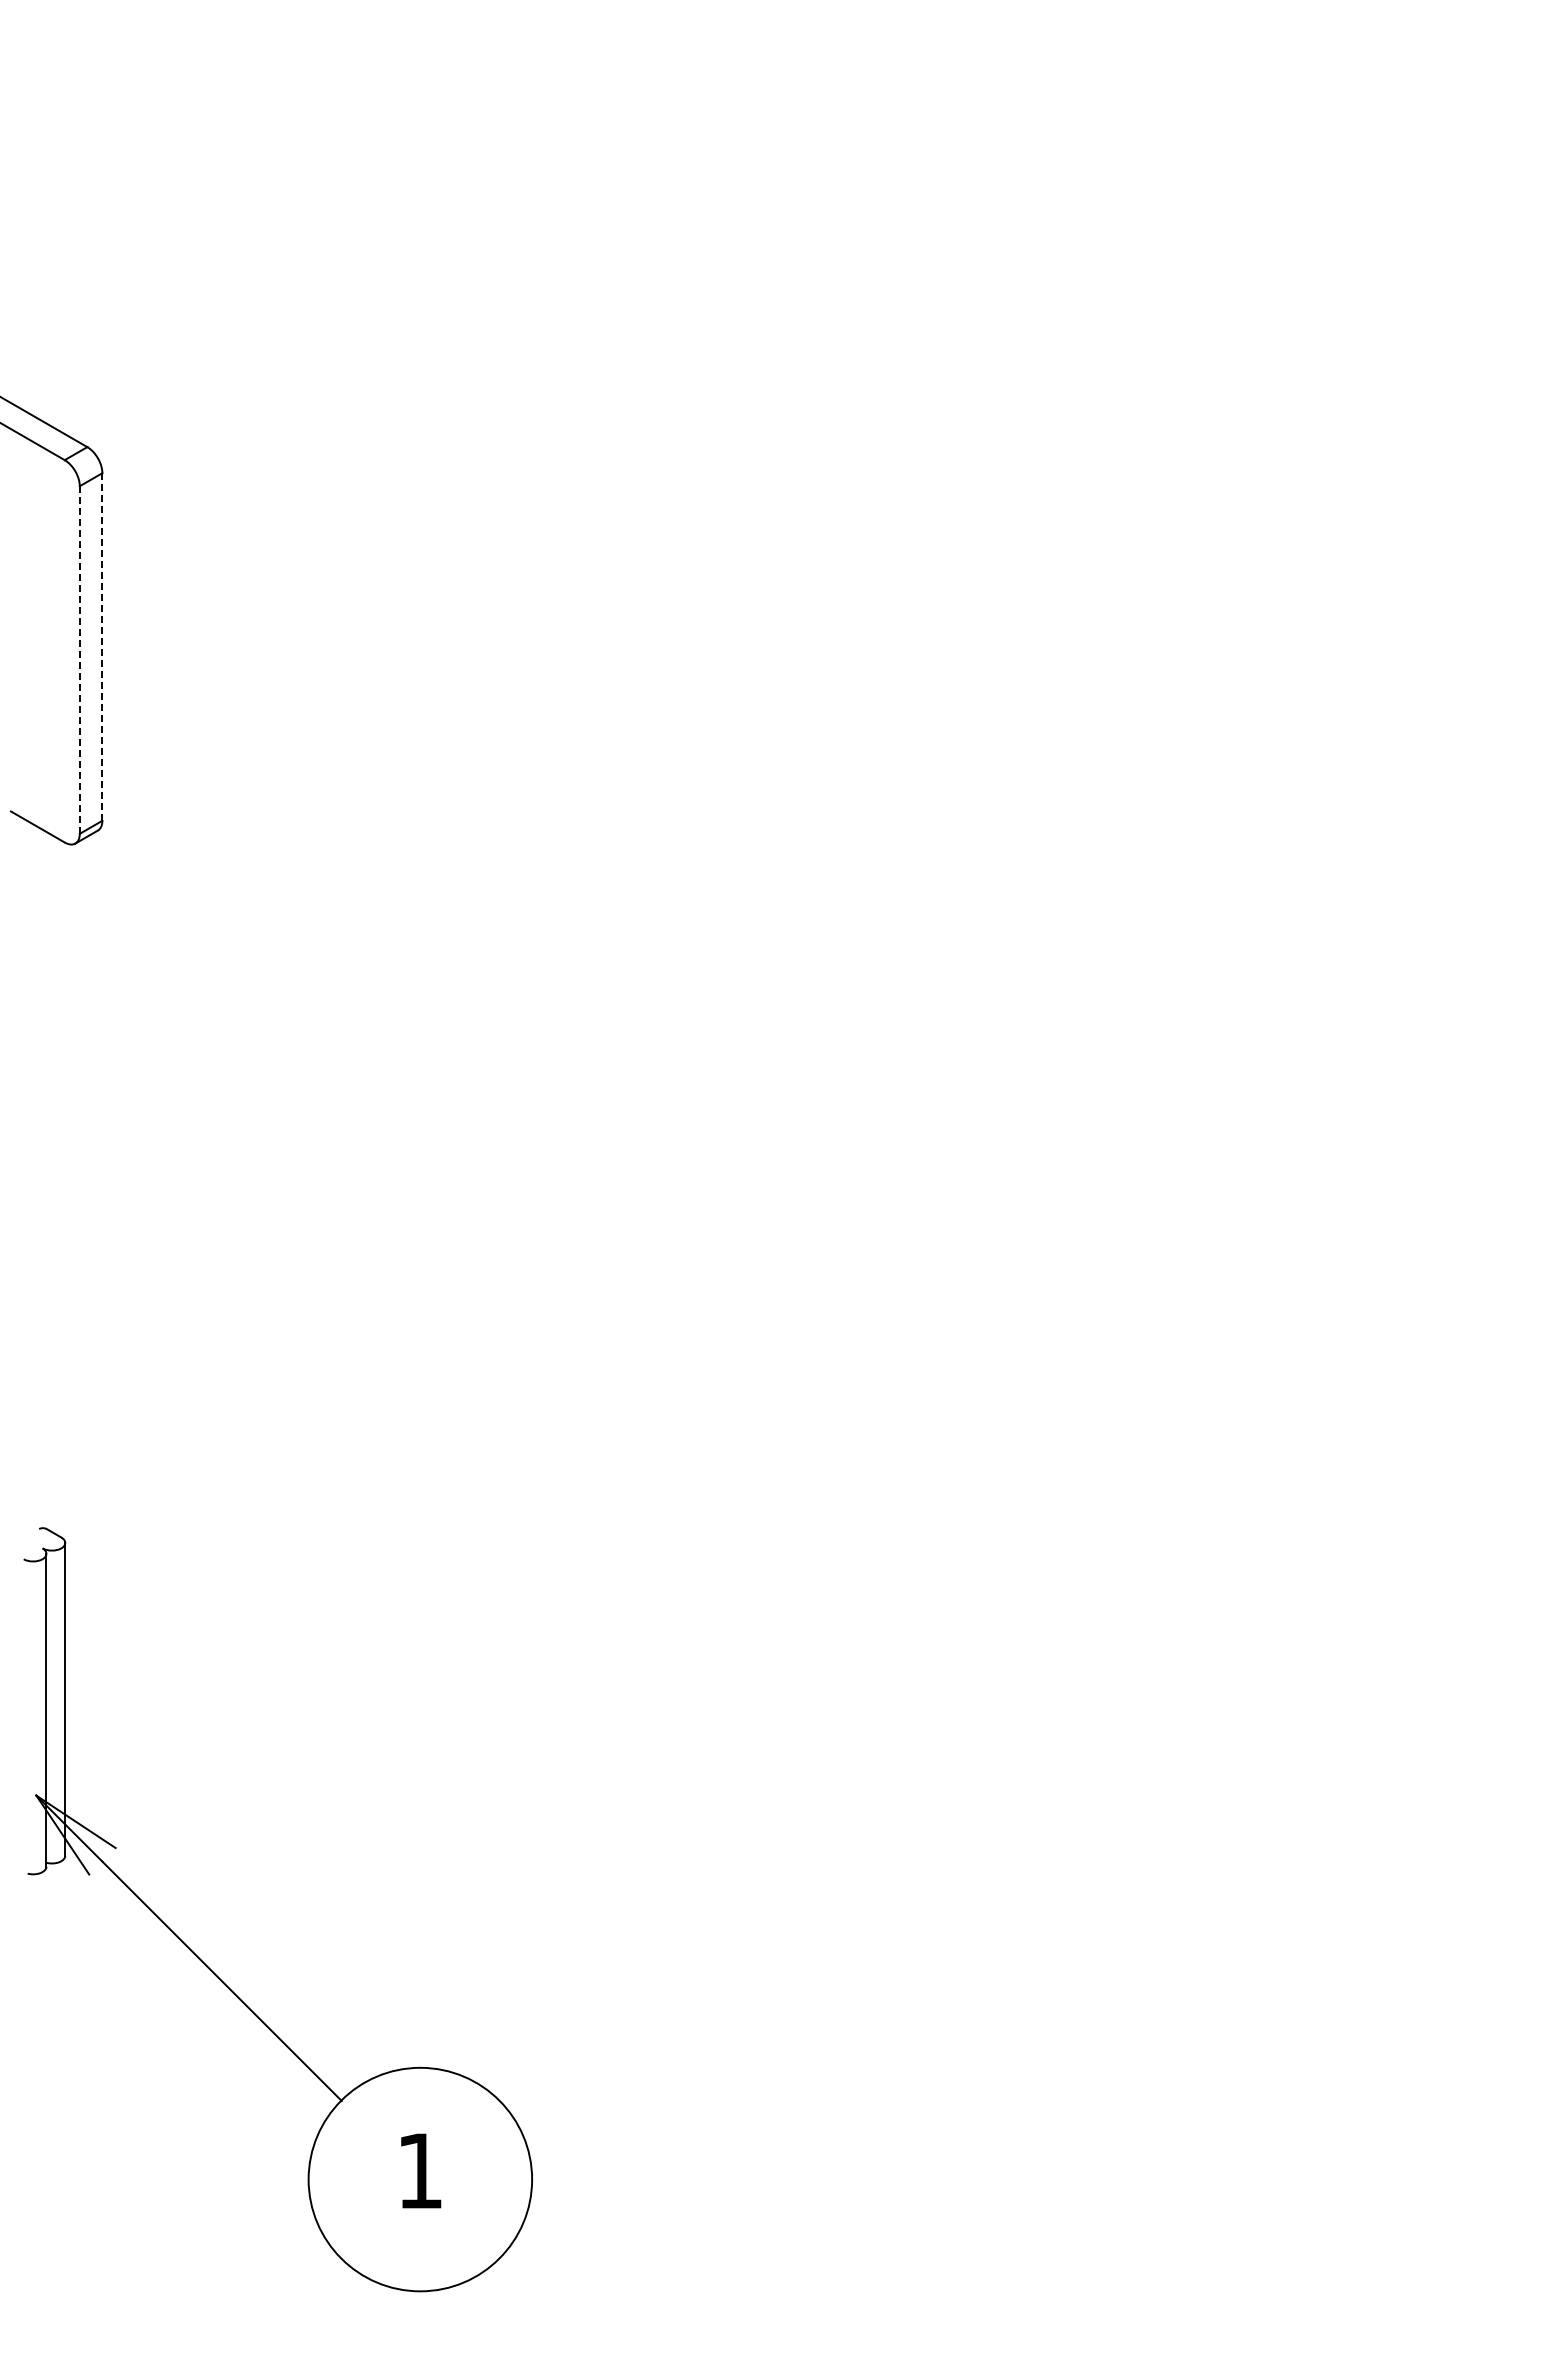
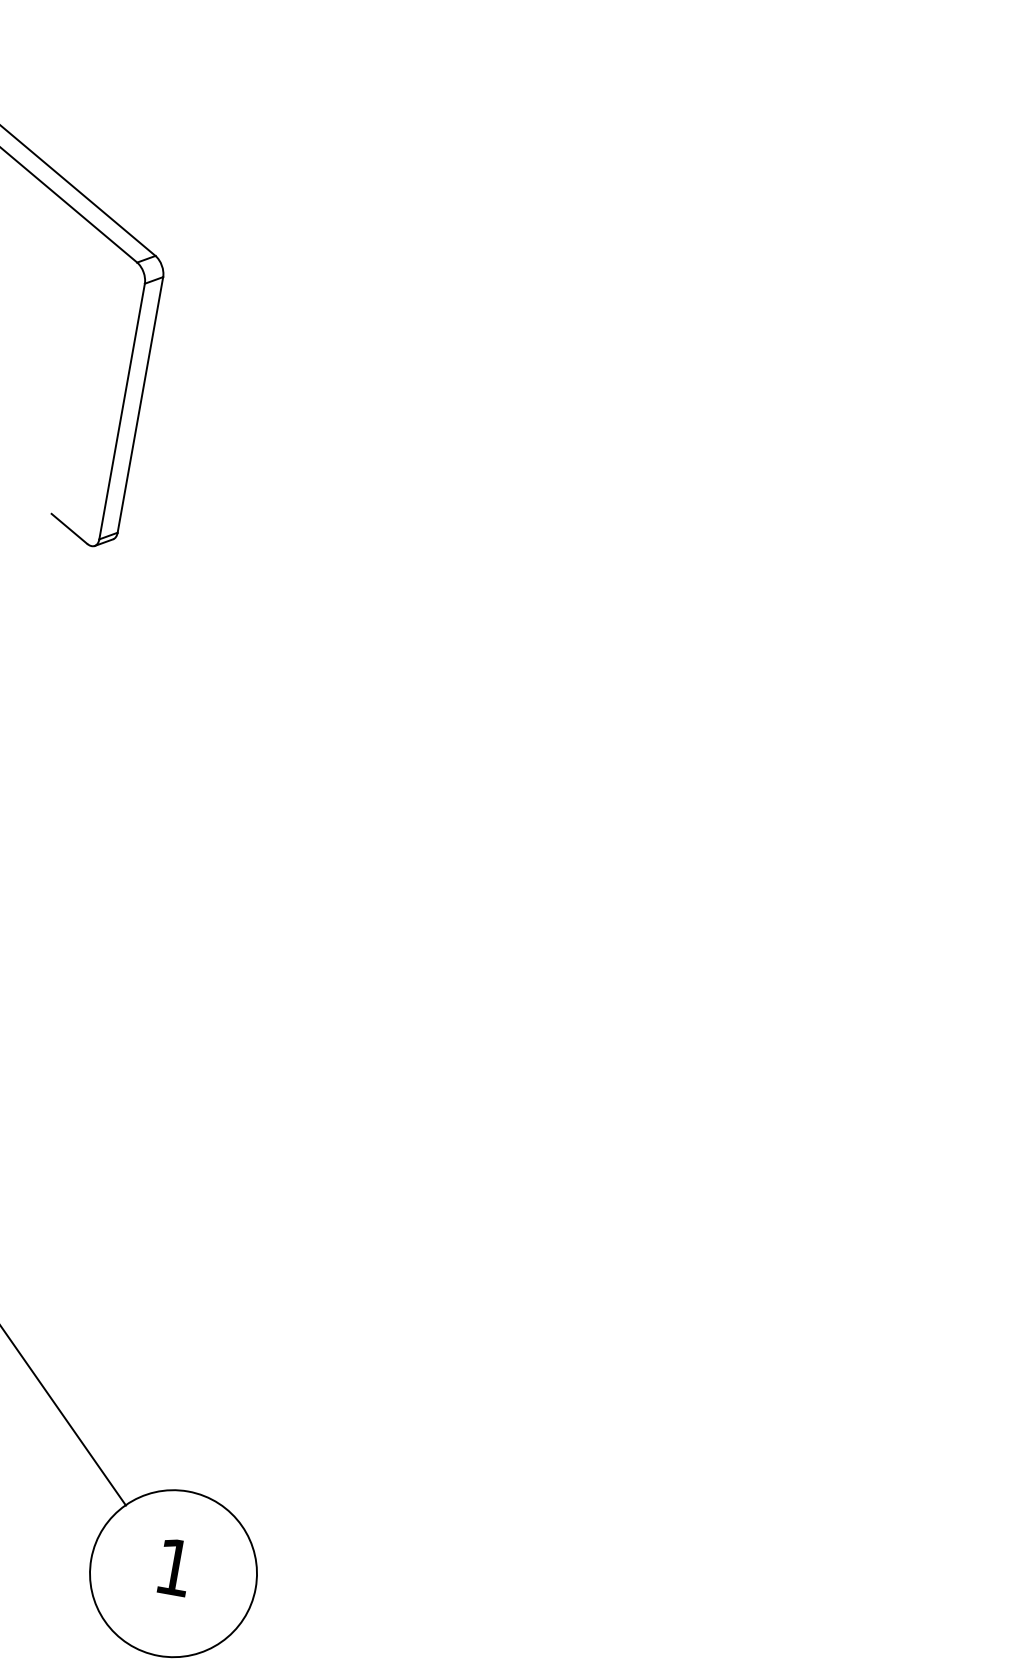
line: (102, 646) -> (140, 404), dashed -> solid
line: (79, 660) -> (121, 411), dashed -> solid

